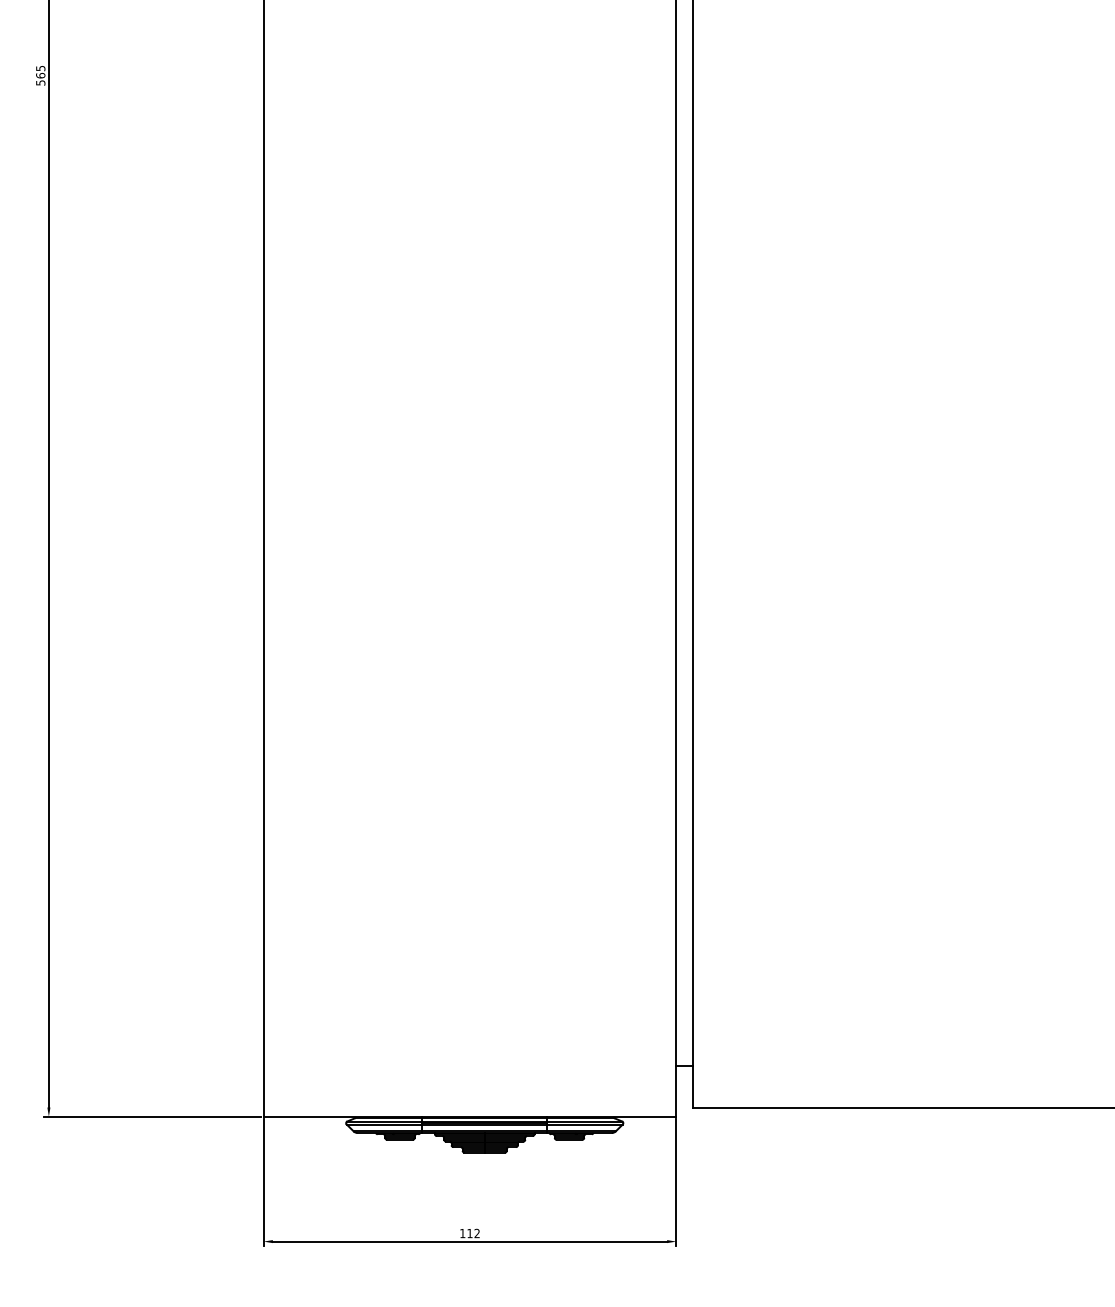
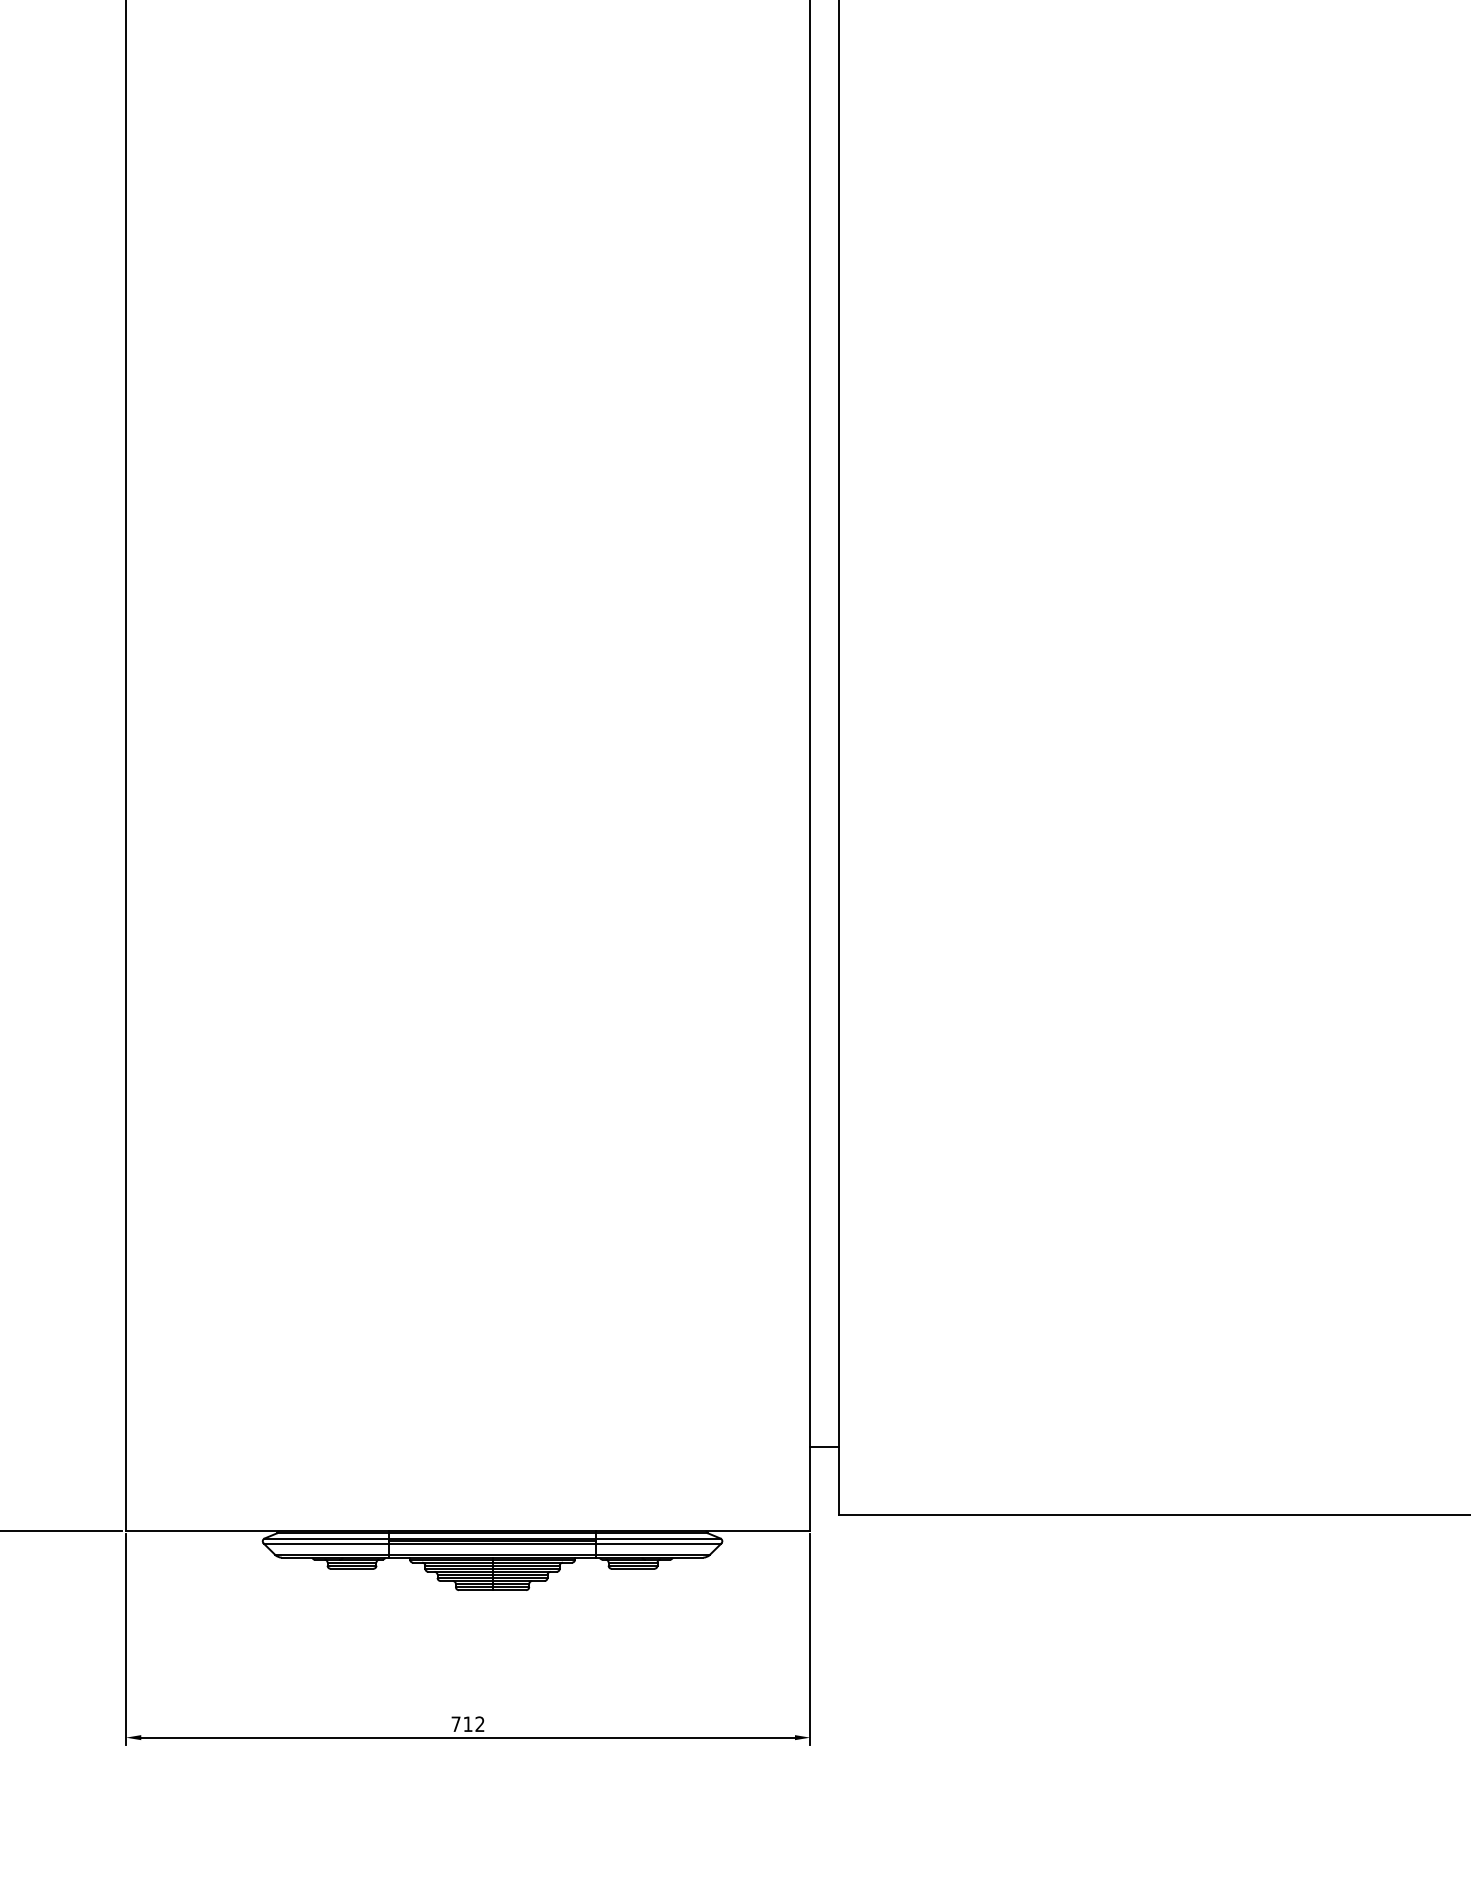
text: (462, 1233) -> (455, 1724), 112 -> 712

